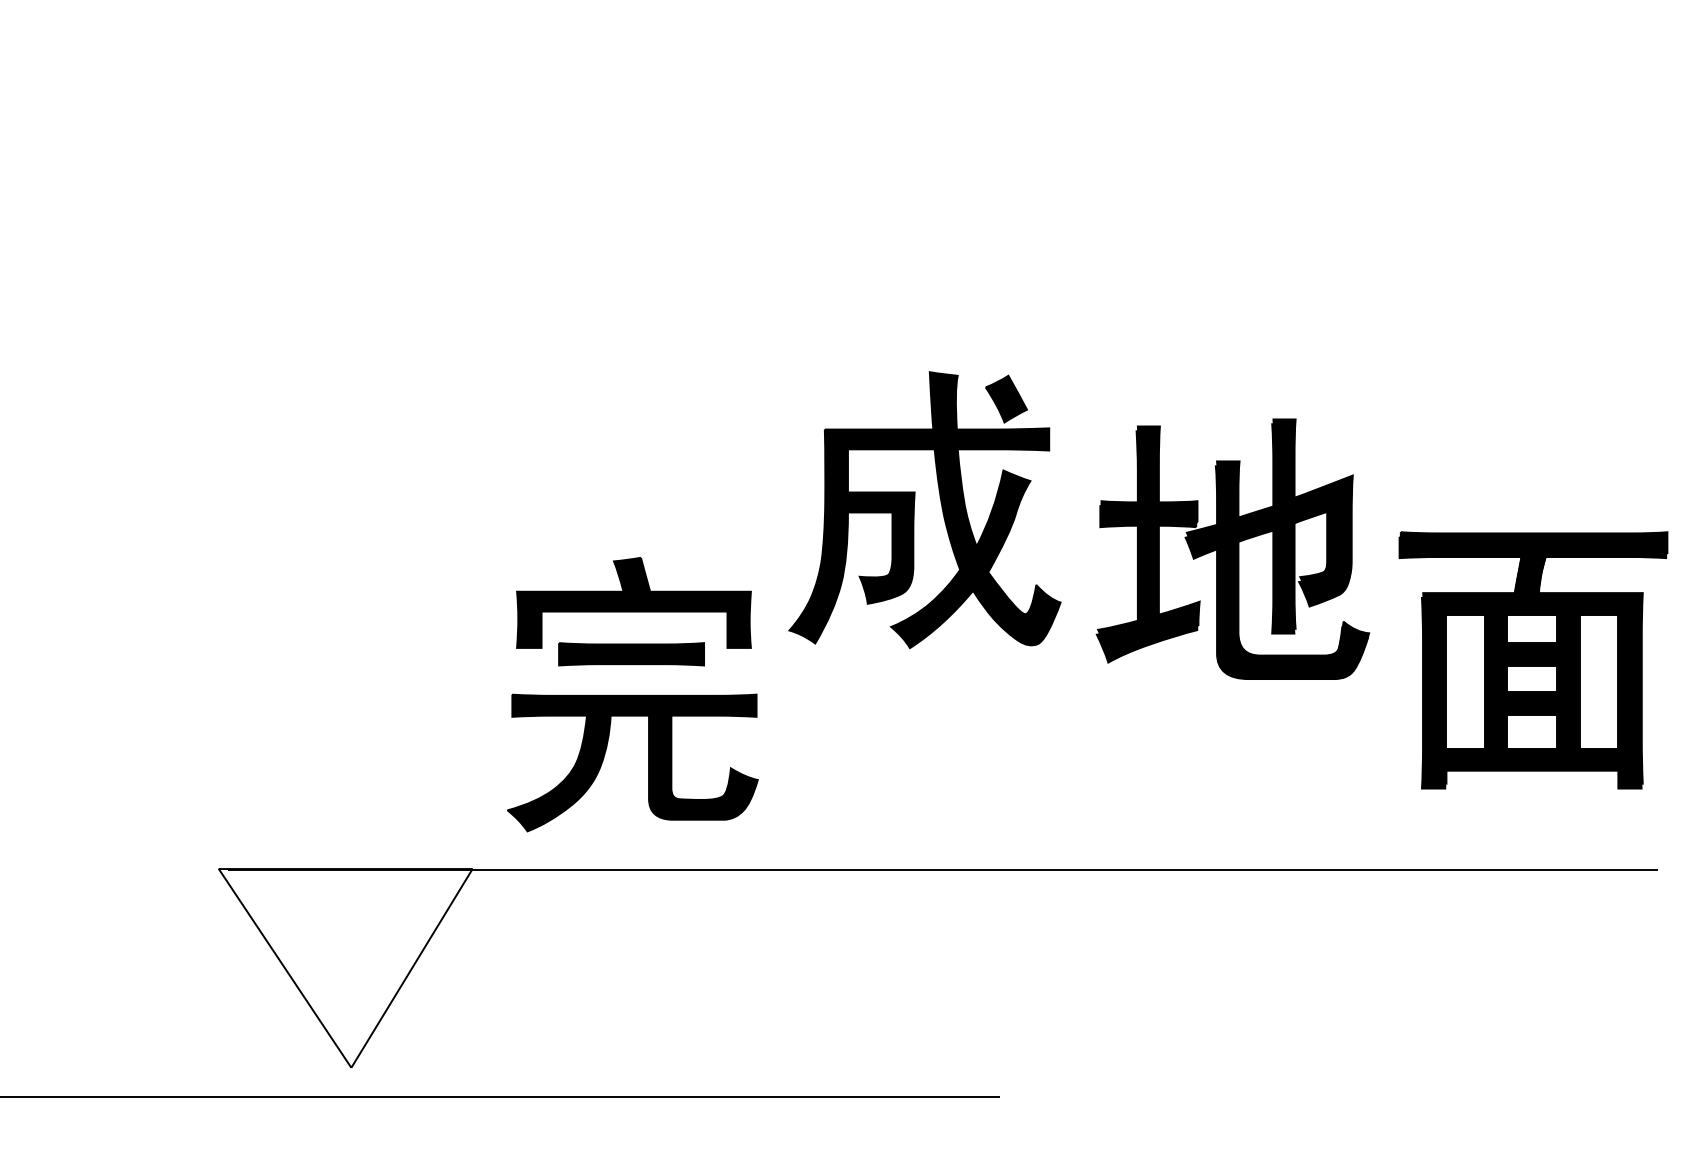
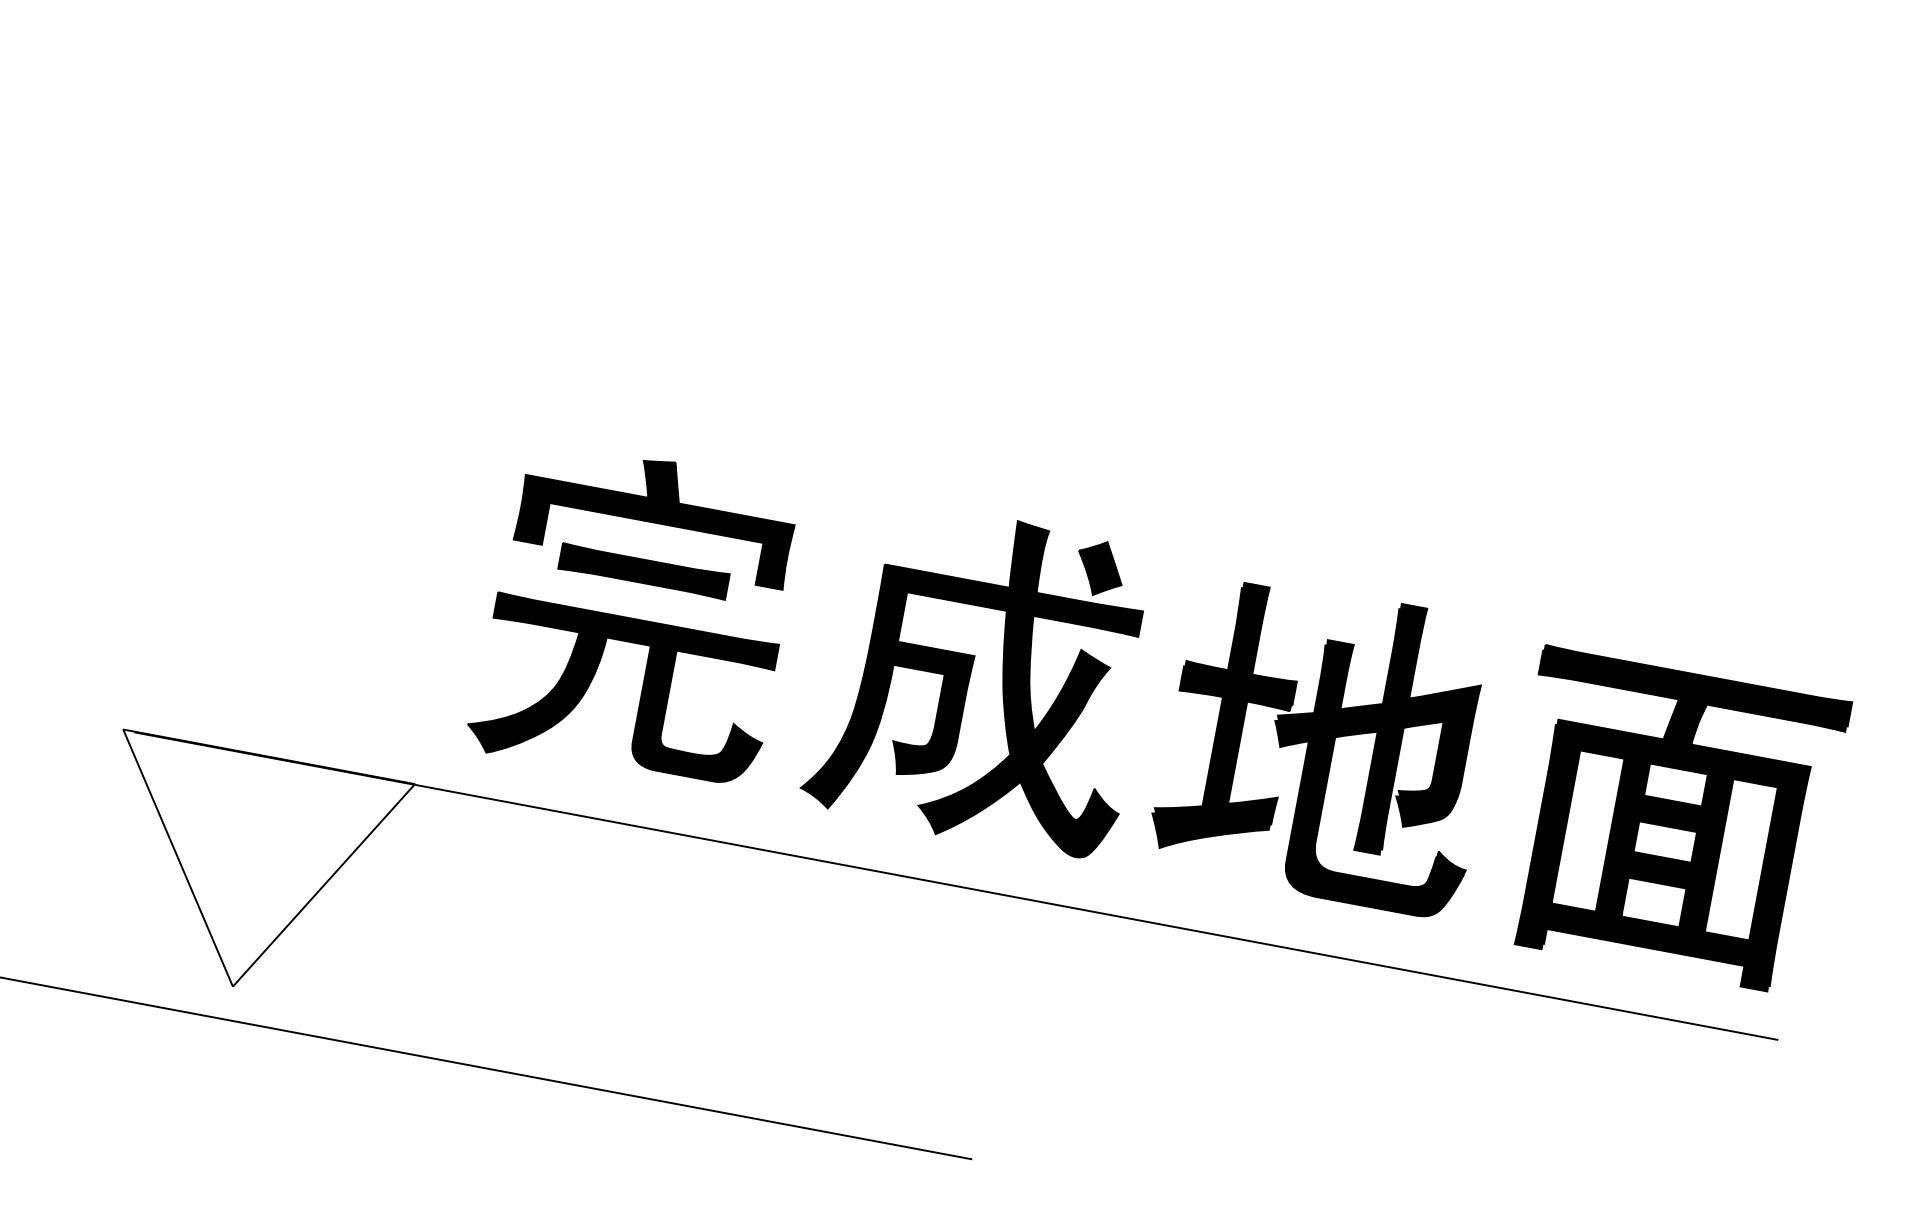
part: (914, 510) -> (970, 676), moved
part: (1232, 548) -> (1326, 743), moved
part: (1533, 660) -> (1670, 820), moved

